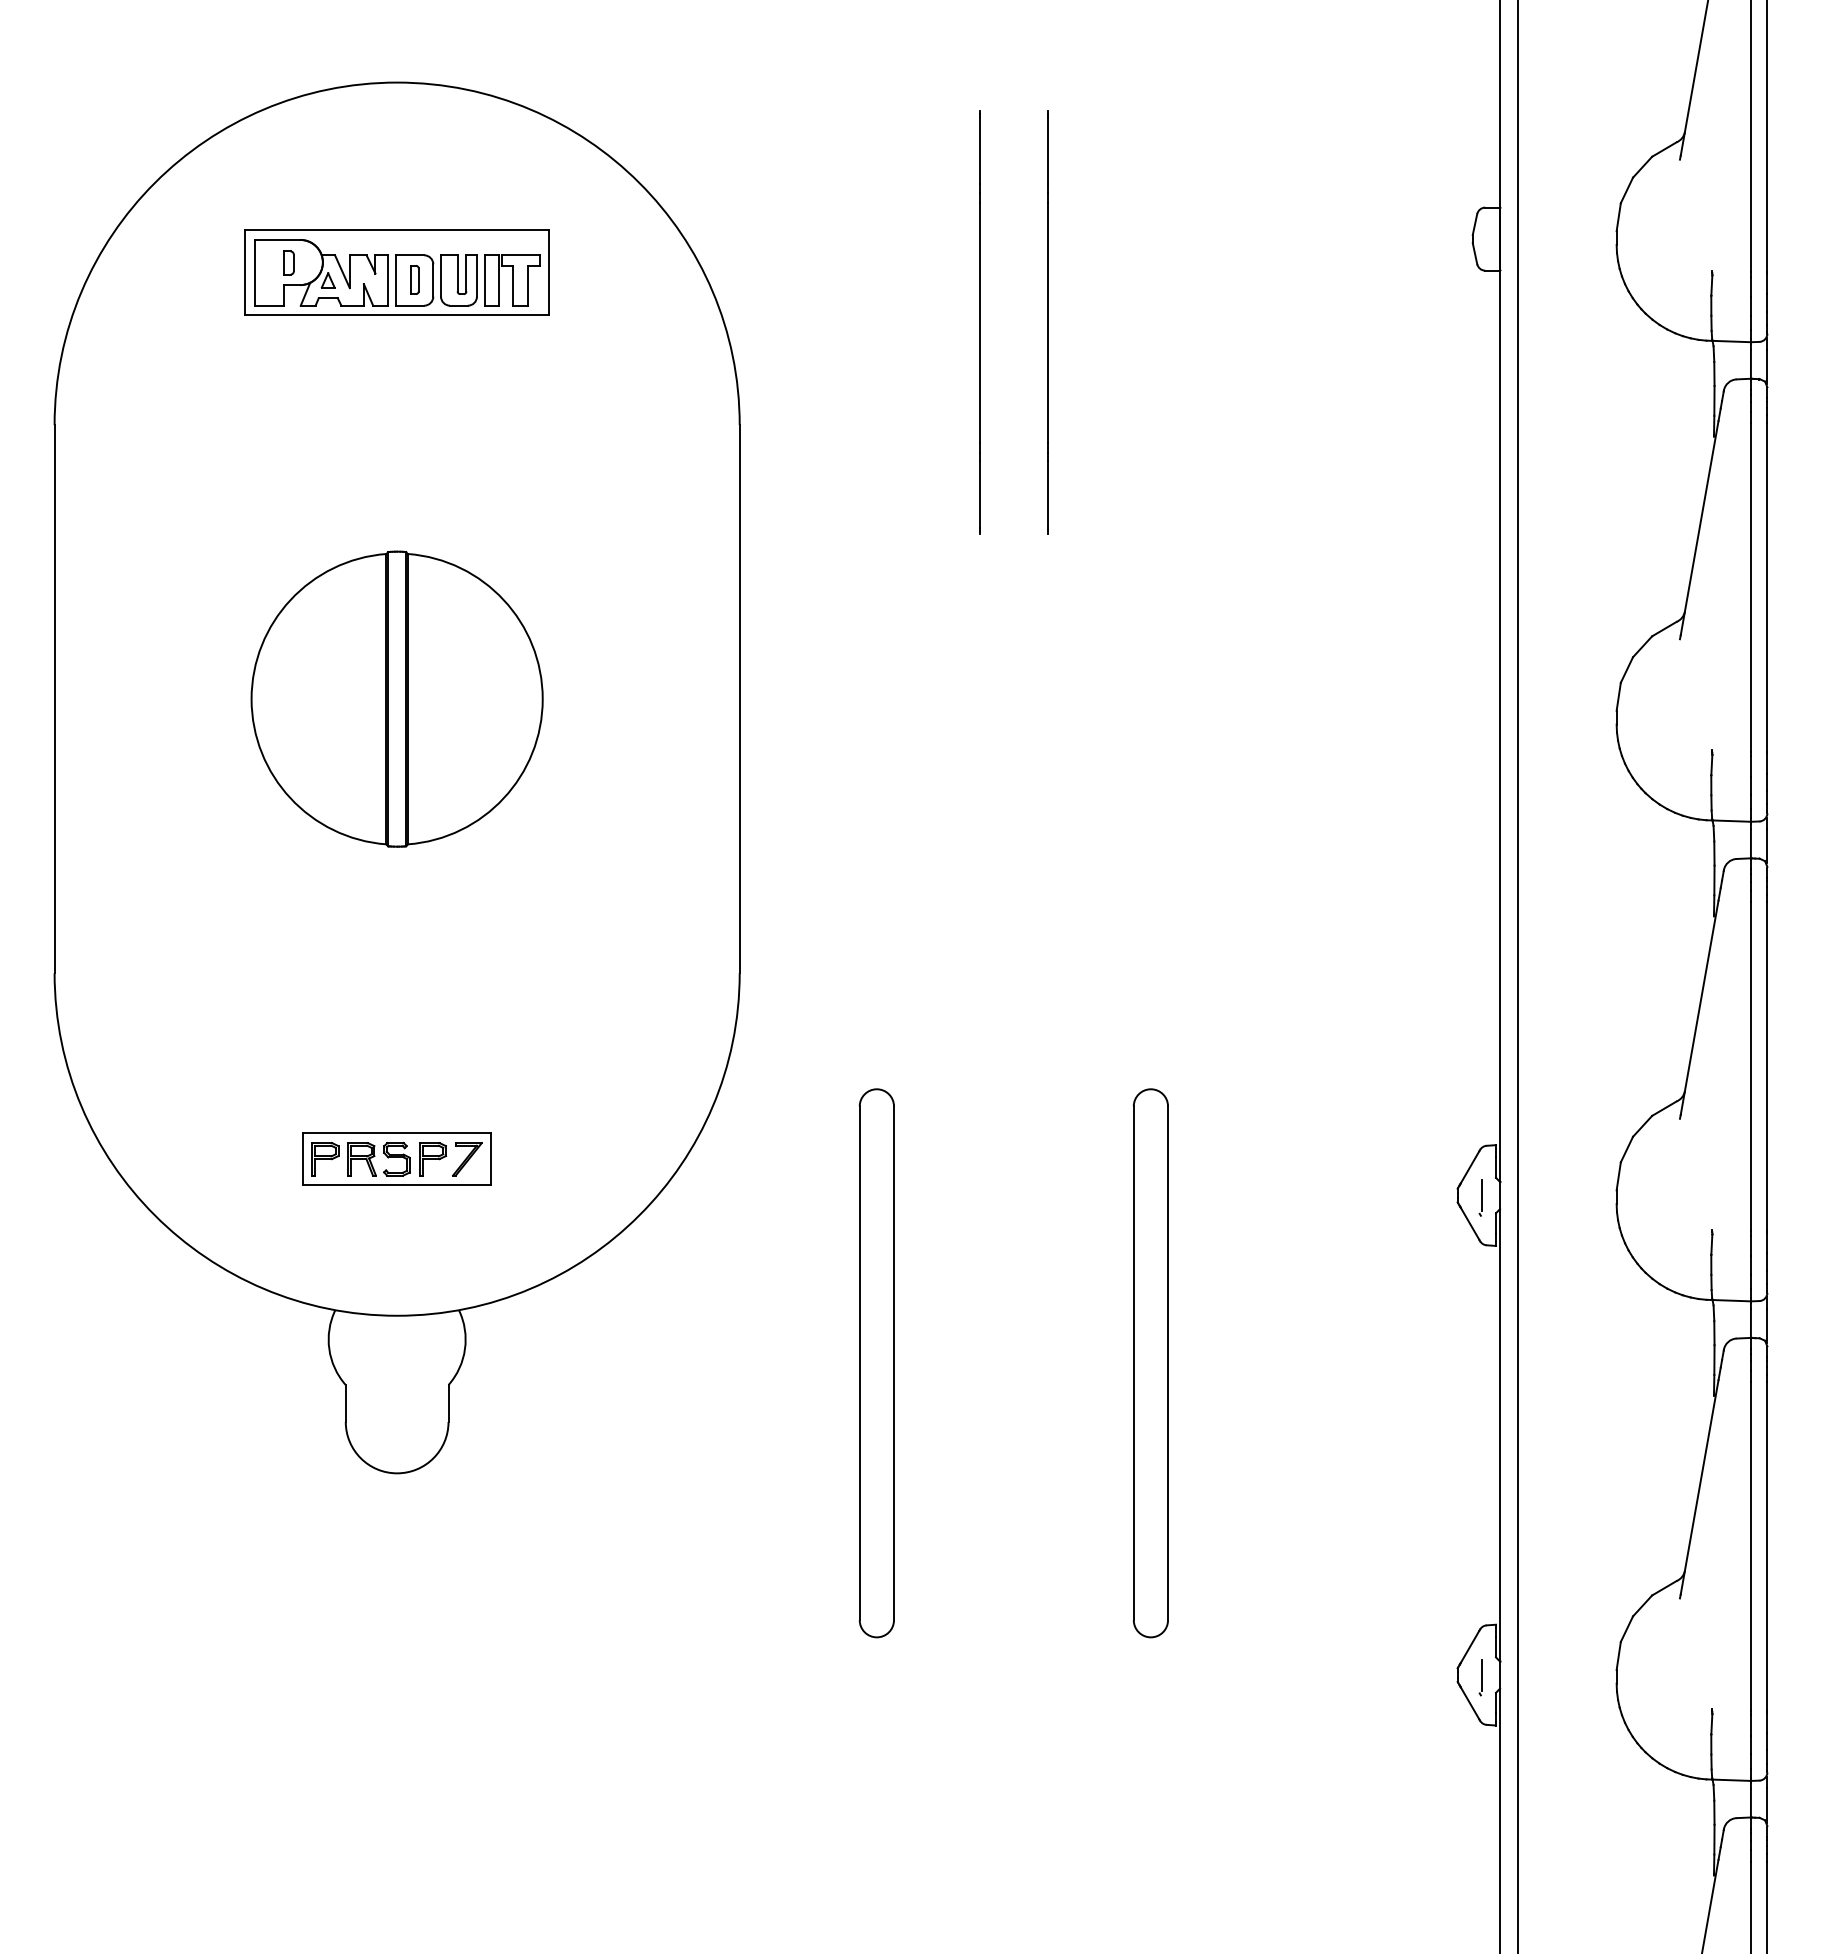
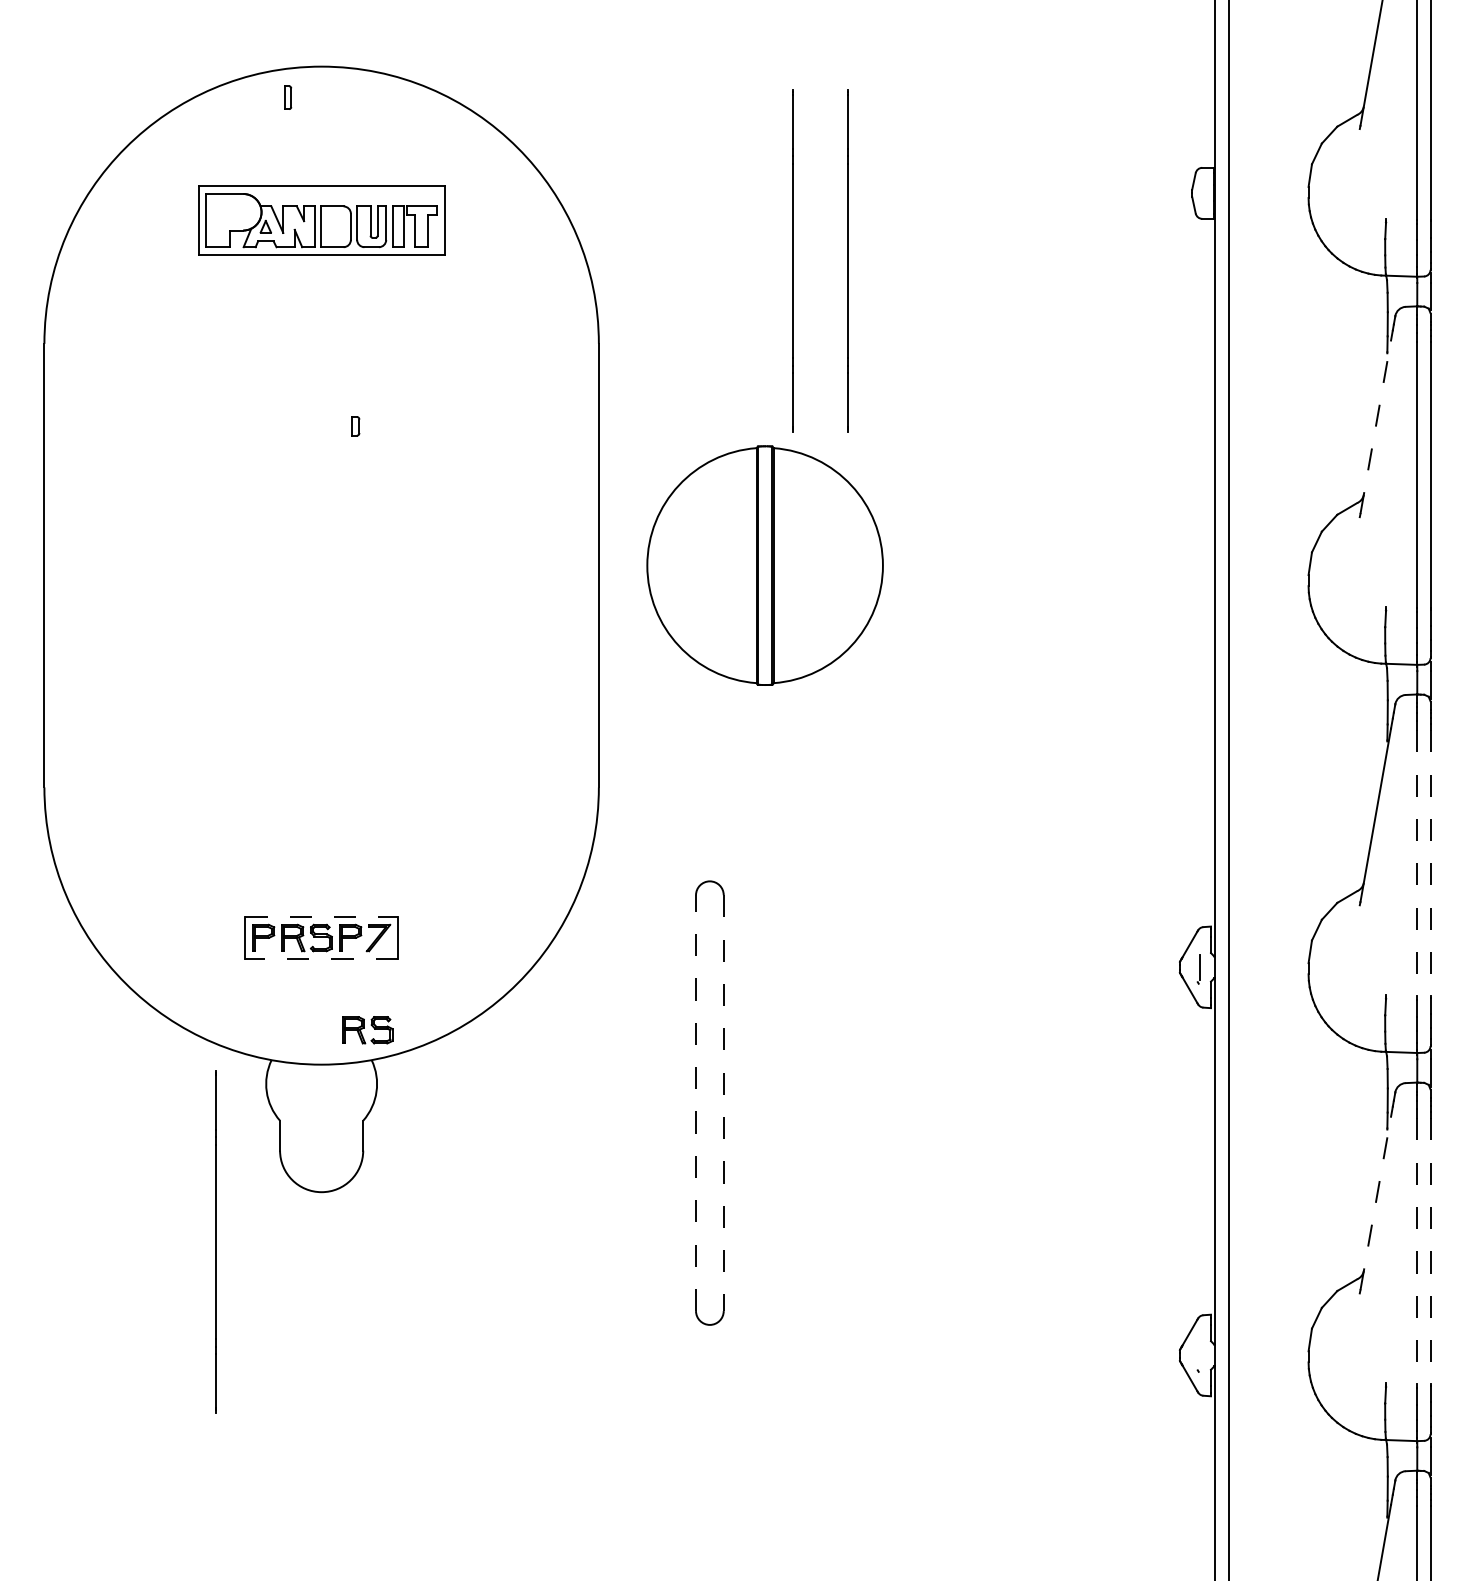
part: (288, 262) -> (355, 425), moved
part: (414, 279) -> (287, 97), moved
line: (1699, 528) -> (1375, 427), solid -> dashed
part: (396, 698) -> (764, 565), moved
line: (1750, 1067) -> (1416, 863), solid -> dashed
line: (1767, 1067) -> (1430, 863), solid -> dashed
line: (397, 1133) -> (321, 917), solid -> dashed
line: (396, 1185) -> (321, 959), solid -> dashed
part: (453, 1273) -> (367, 1030), added
line: (859, 1363) -> (695, 1103), solid -> dashed
line: (894, 1363) -> (724, 1103), solid -> dashed
part: (1150, 1363) -> (931, 1103), removed
line: (1699, 1487) -> (1375, 1203), solid -> dashed
line: (266, 1534) -> (215, 1241), added
line: (1750, 1546) -> (1416, 1251), solid -> dashed
line: (1767, 1546) -> (1430, 1251), solid -> dashed
line: (1482, 1674) -> (1200, 1354), removed

